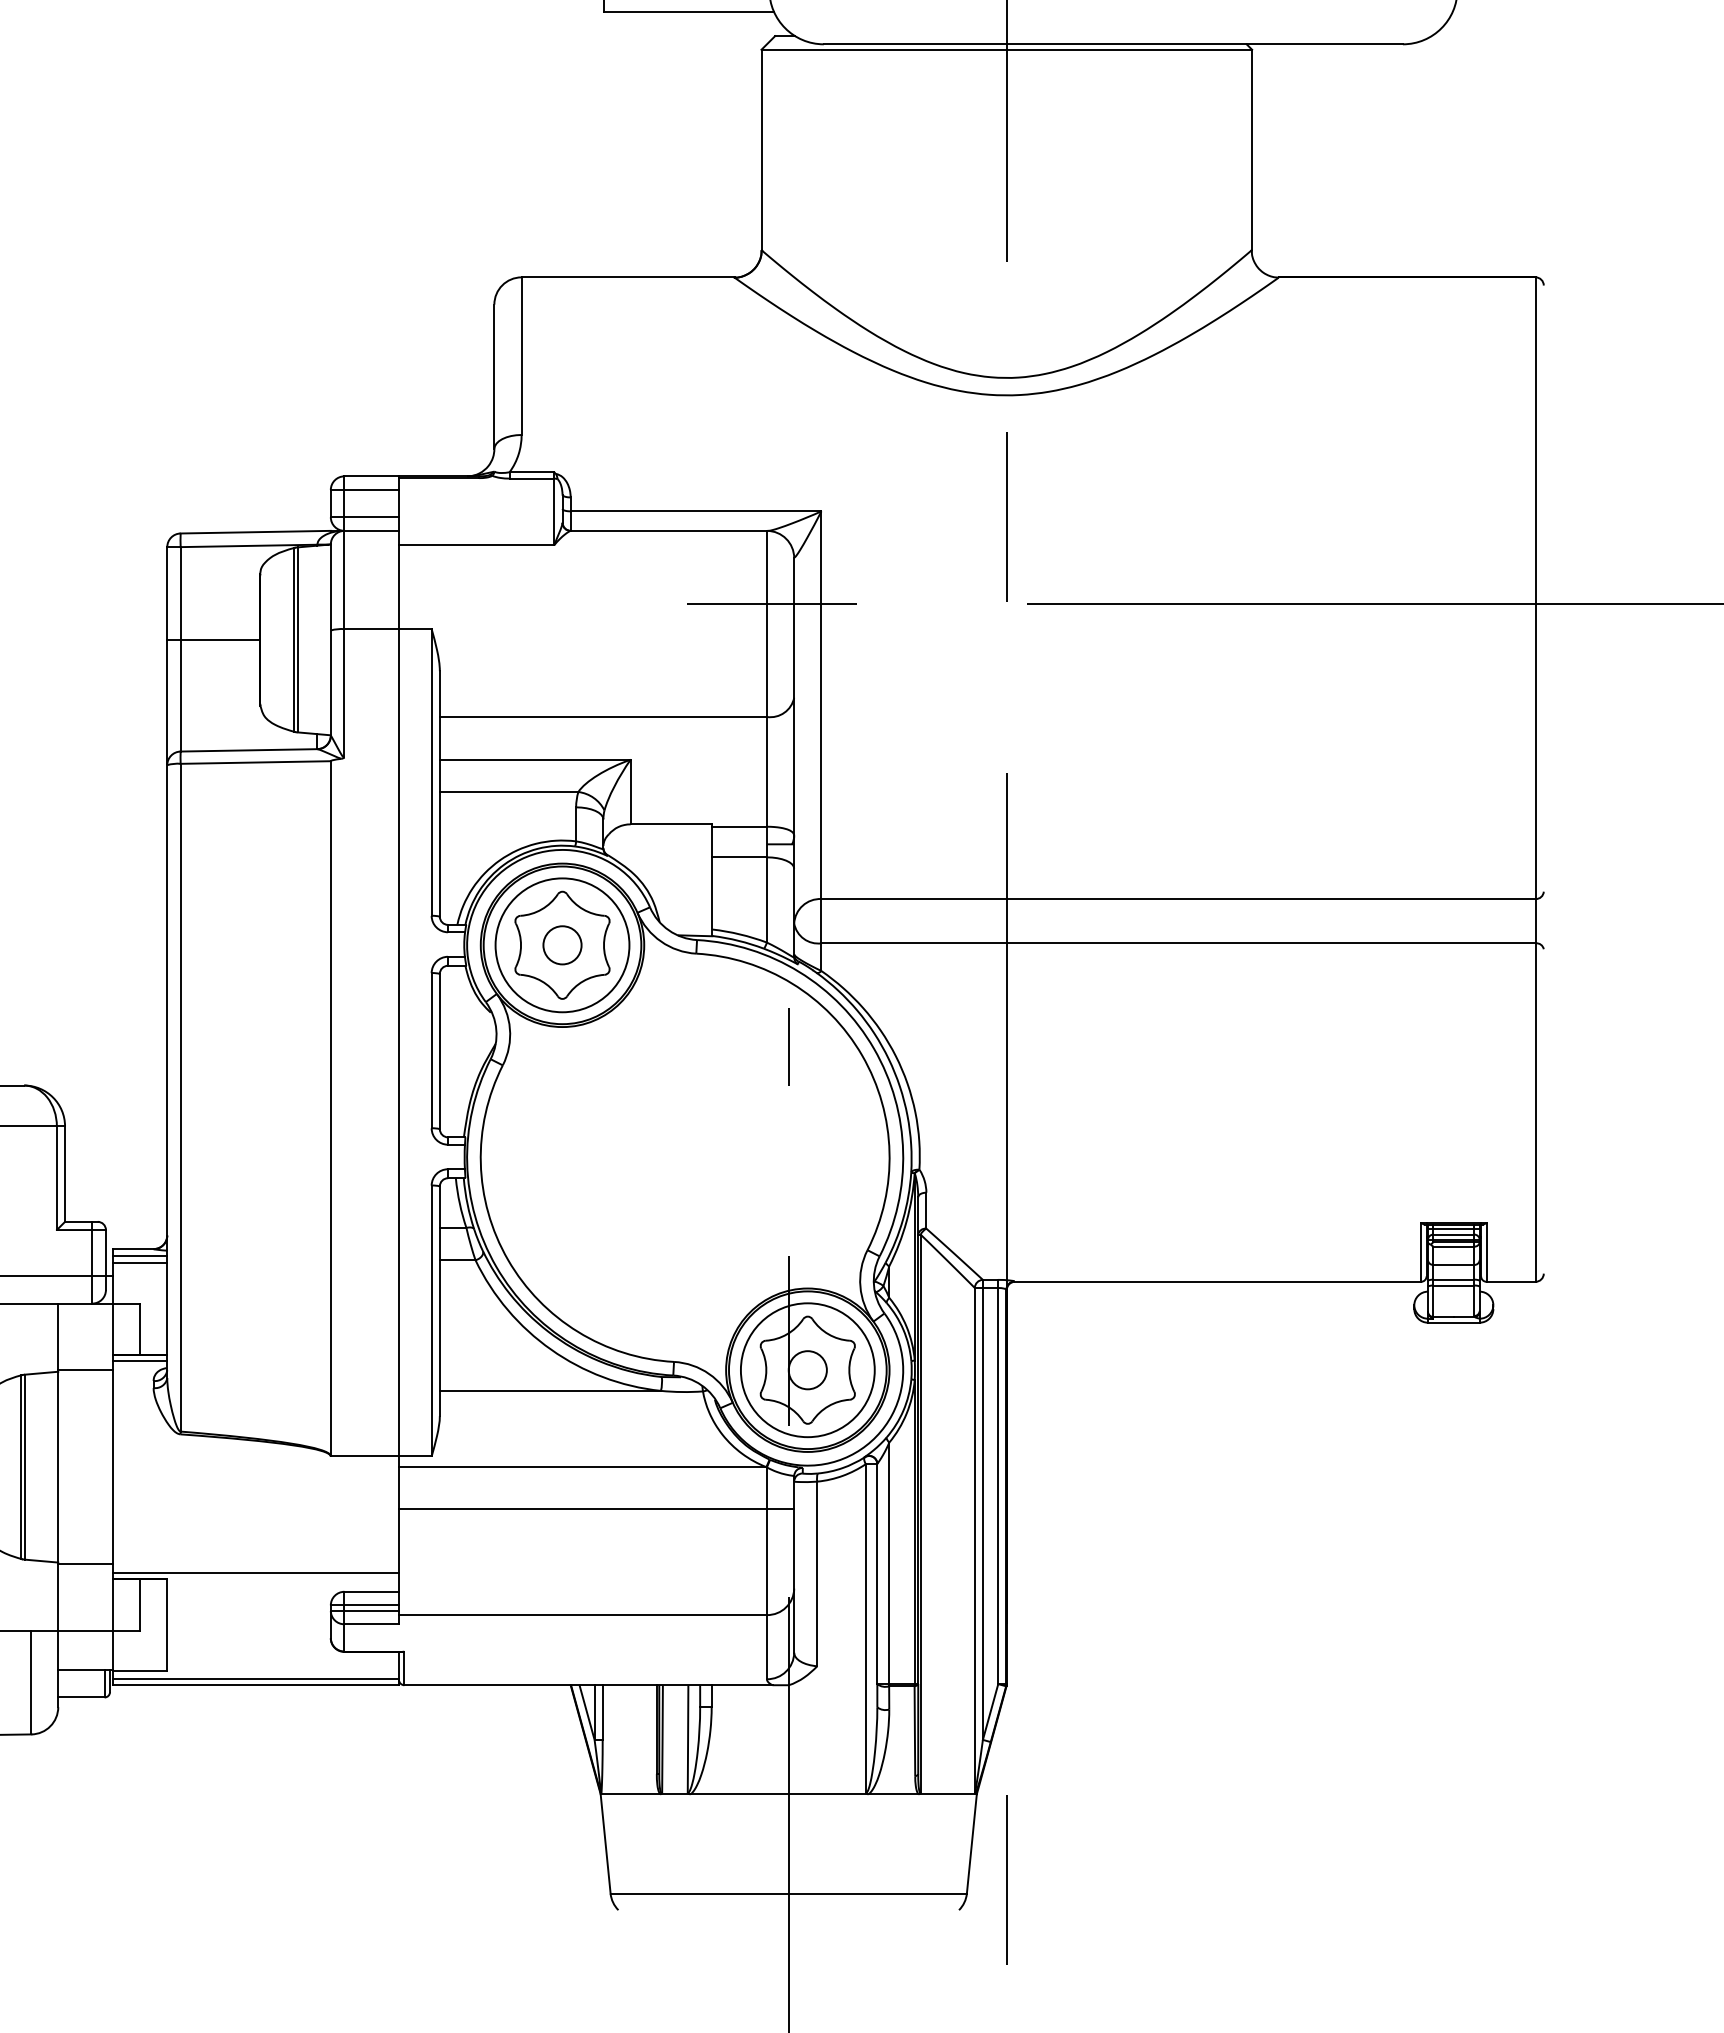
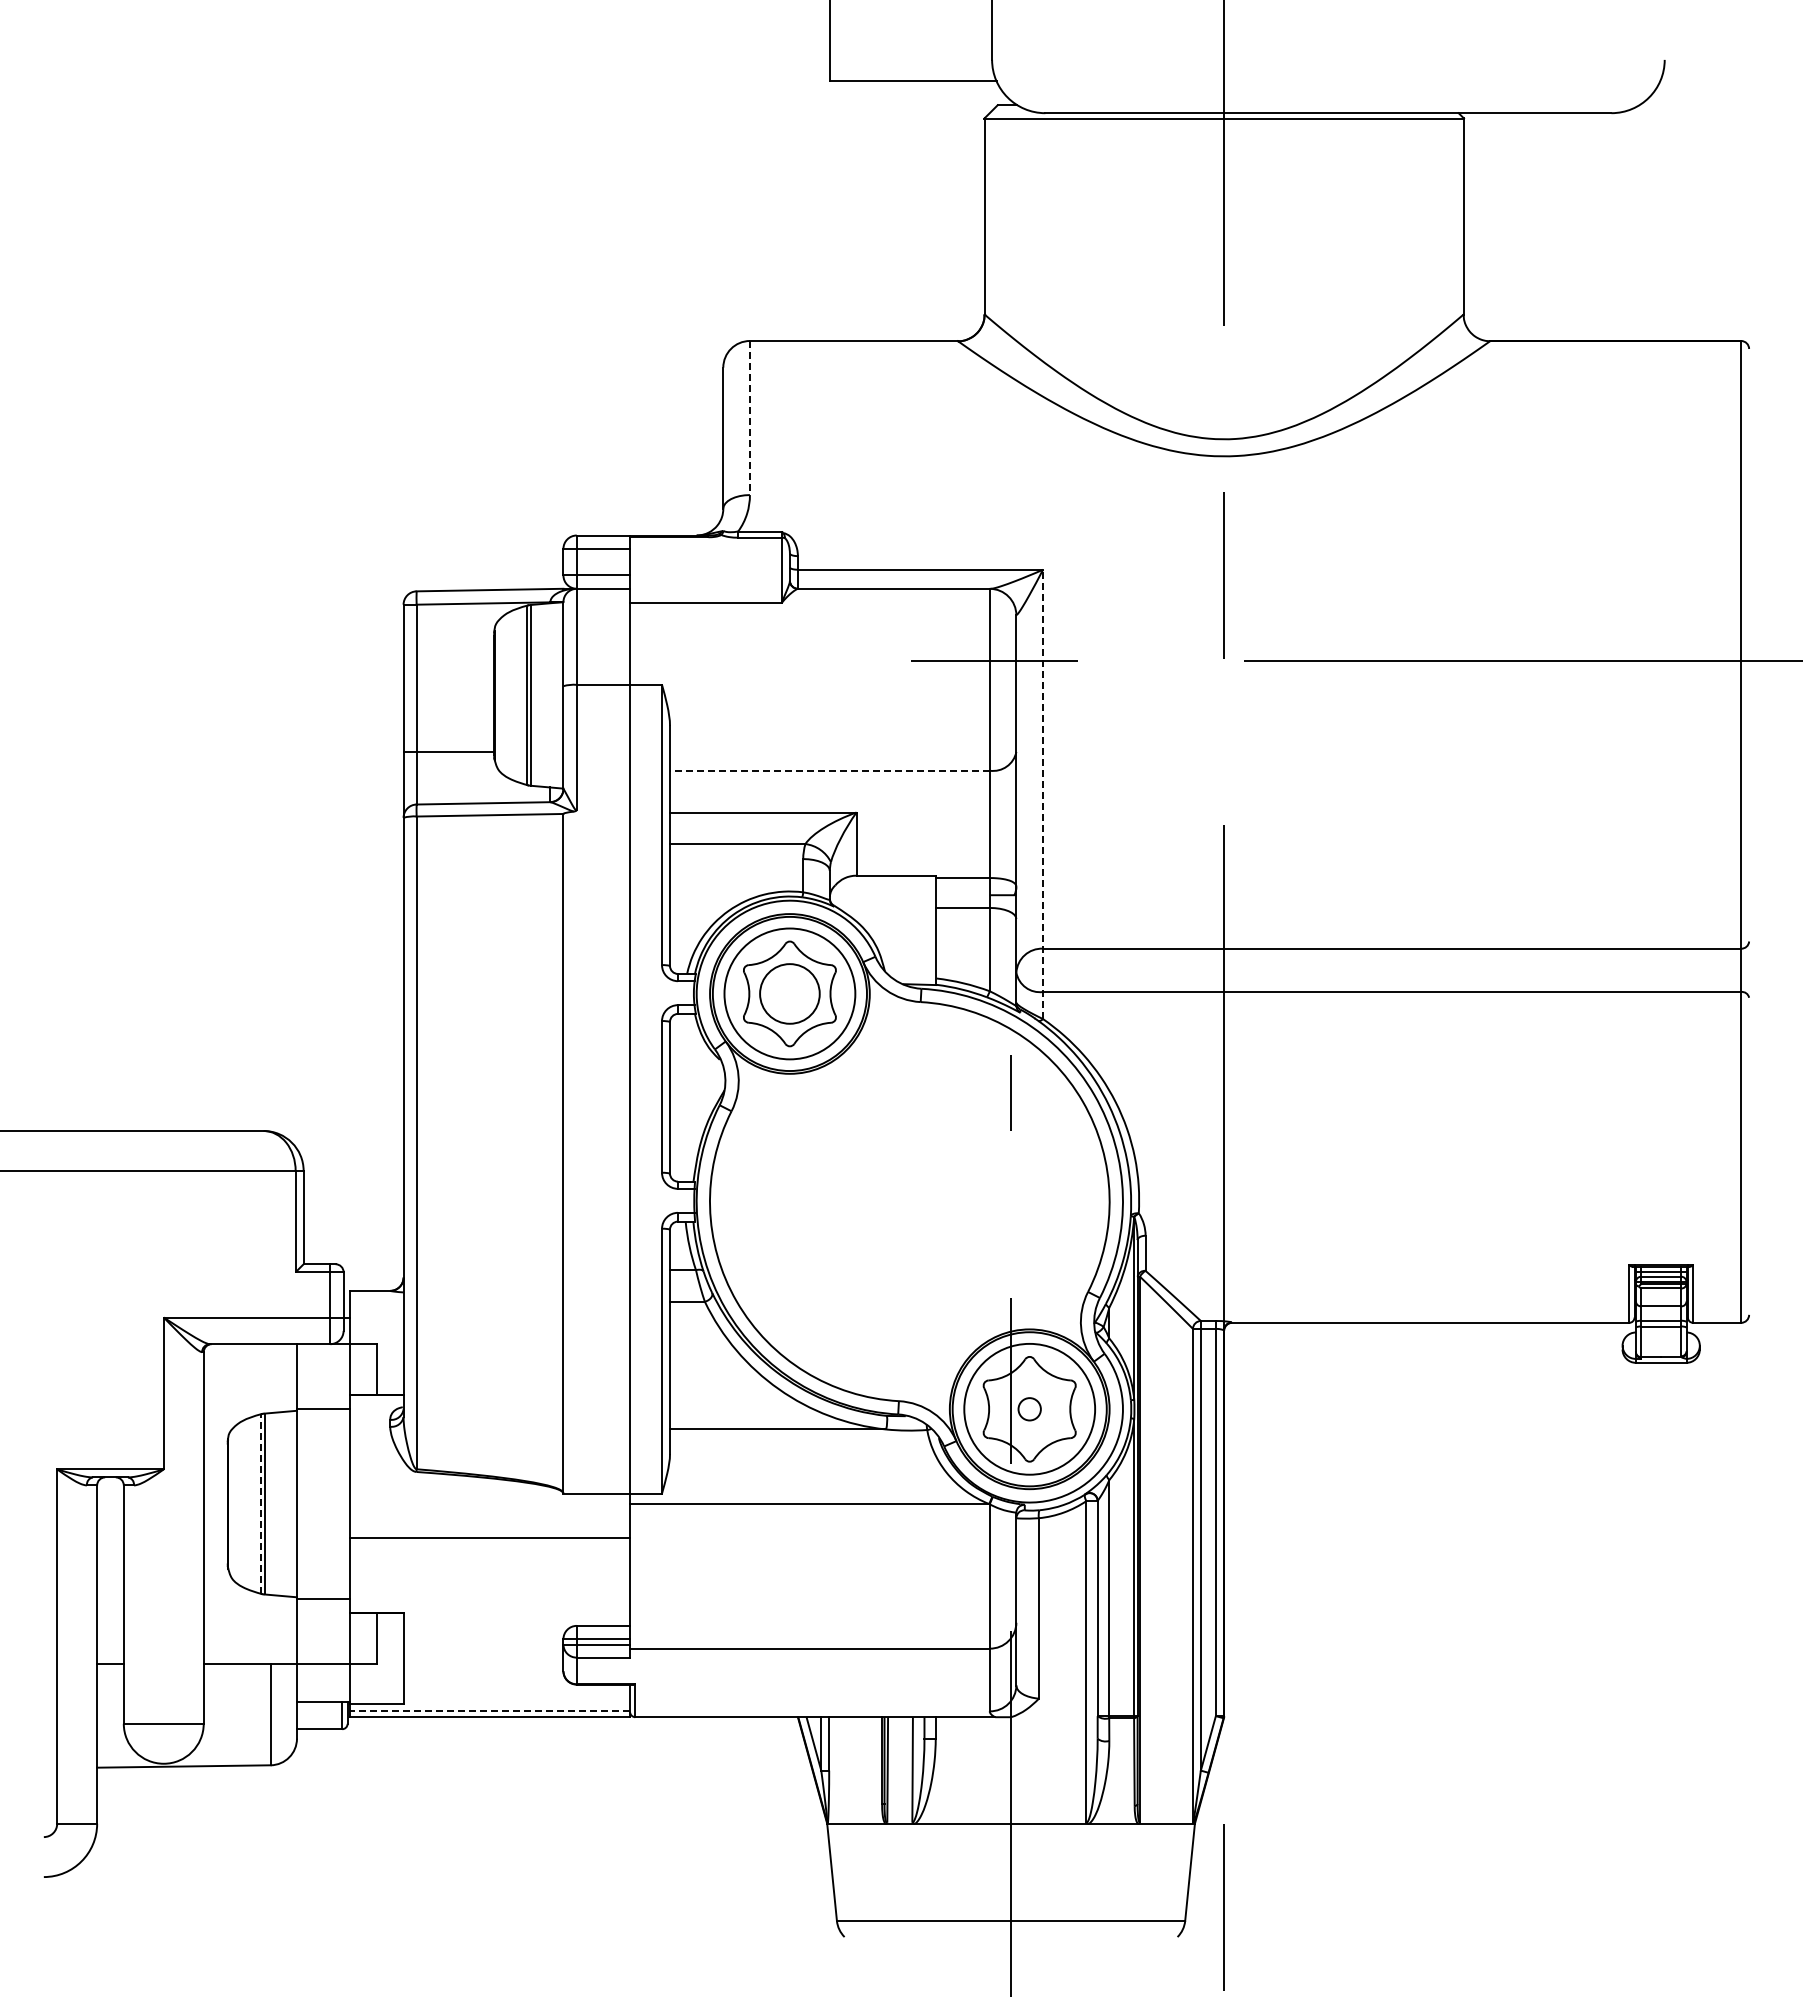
line: (521, 356) -> (749, 418), solid -> dashed
line: (213, 640) -> (448, 752), moved
line: (603, 716) -> (829, 770), solid -> dashed
line: (821, 741) -> (1043, 794), solid -> dashed
circle: (562, 944) -> (789, 993), size x1.6
line: (139, 1255) -> (376, 1297), removed
line: (139, 1263) -> (376, 1304), removed
line: (139, 1361) -> (376, 1400), removed
circle: (807, 1369) -> (1029, 1408), size x0.6
line: (20, 1467) -> (260, 1504), solid -> dashed
line: (596, 1509) -> (823, 1545), removed
line: (256, 1573) -> (490, 1538), moved
line: (256, 1678) -> (490, 1710), solid -> dashed

